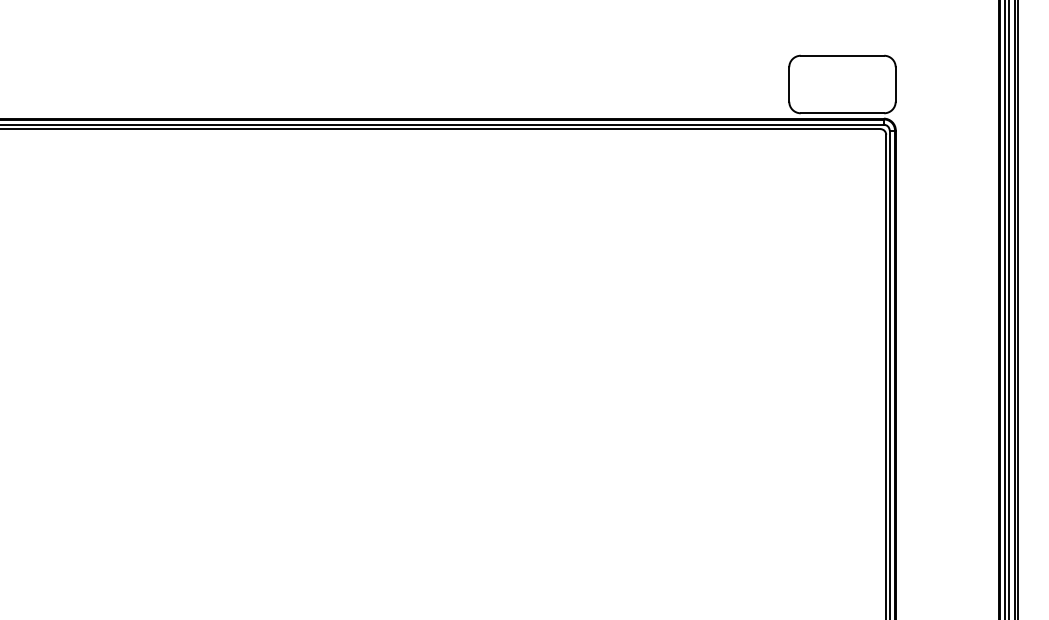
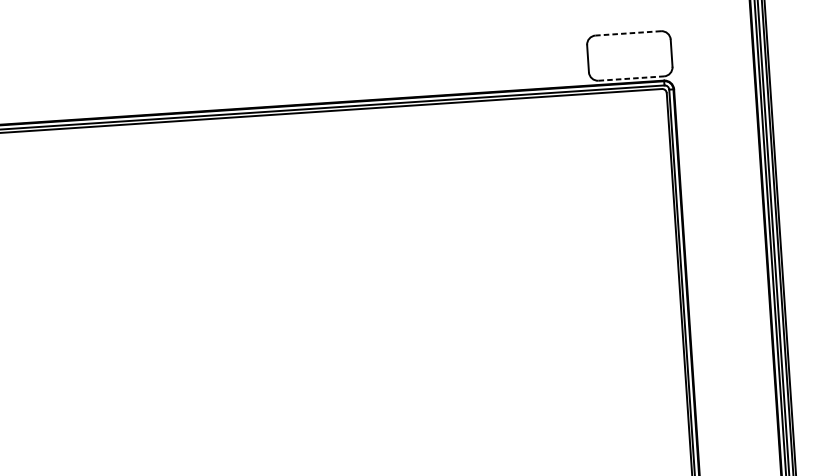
line: (842, 55) -> (628, 33), solid -> dashed
line: (842, 113) -> (631, 78), solid -> dashed

